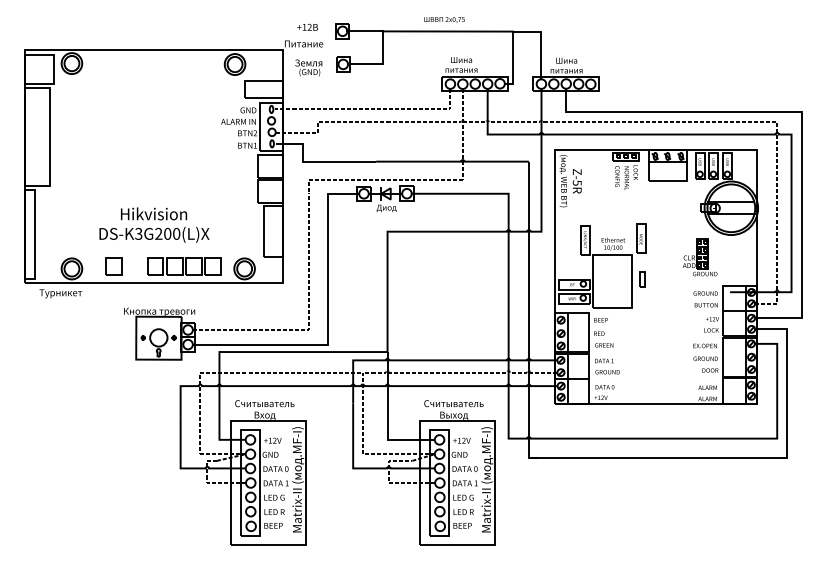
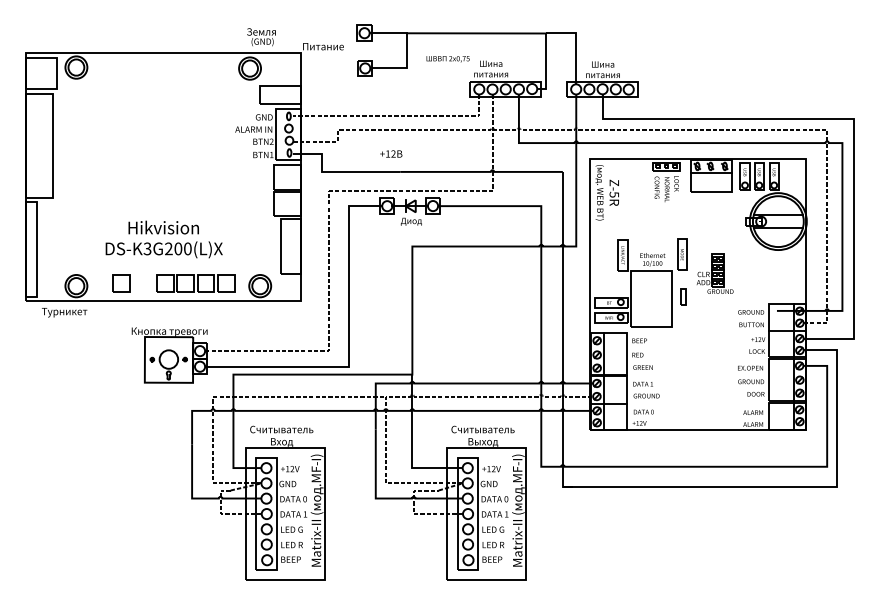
text: (444, 20) -> (447, 59), moved
text: (307, 26) -> (391, 153), moved
text: (308, 68) -> (261, 37), moved
part: (699, 257) -> (714, 273), moved

